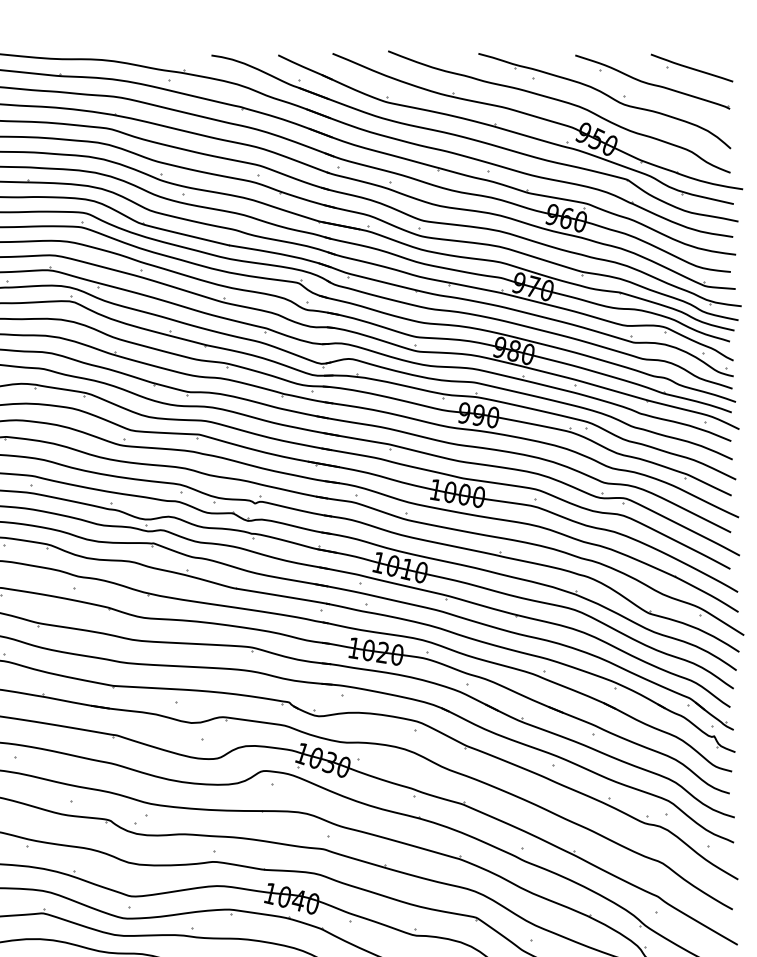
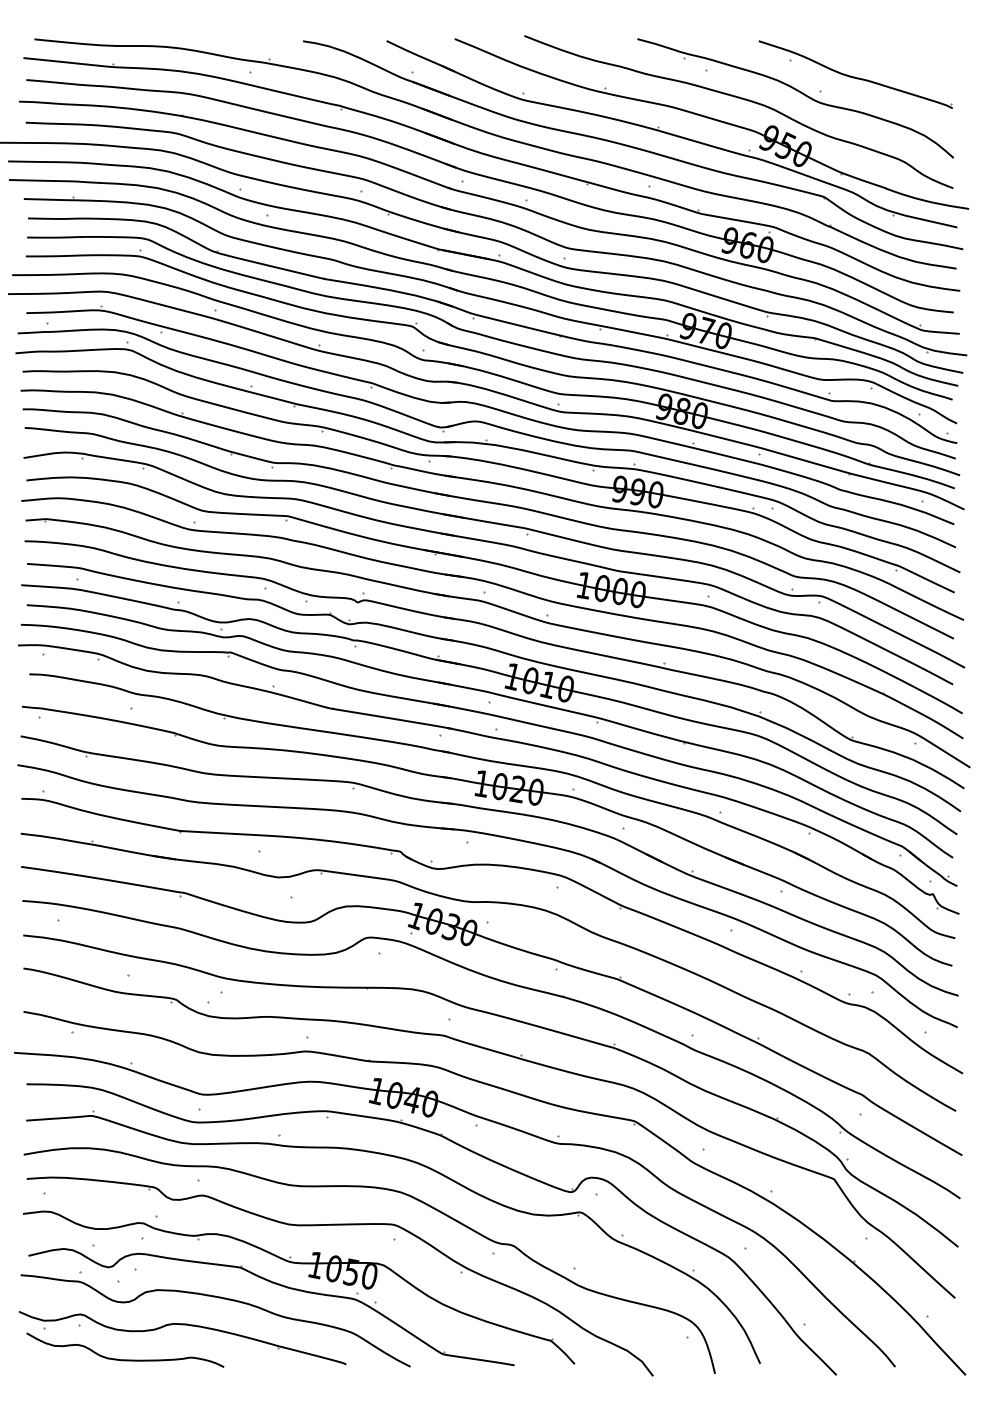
part: (691, 67) -> (904, 56), removed

